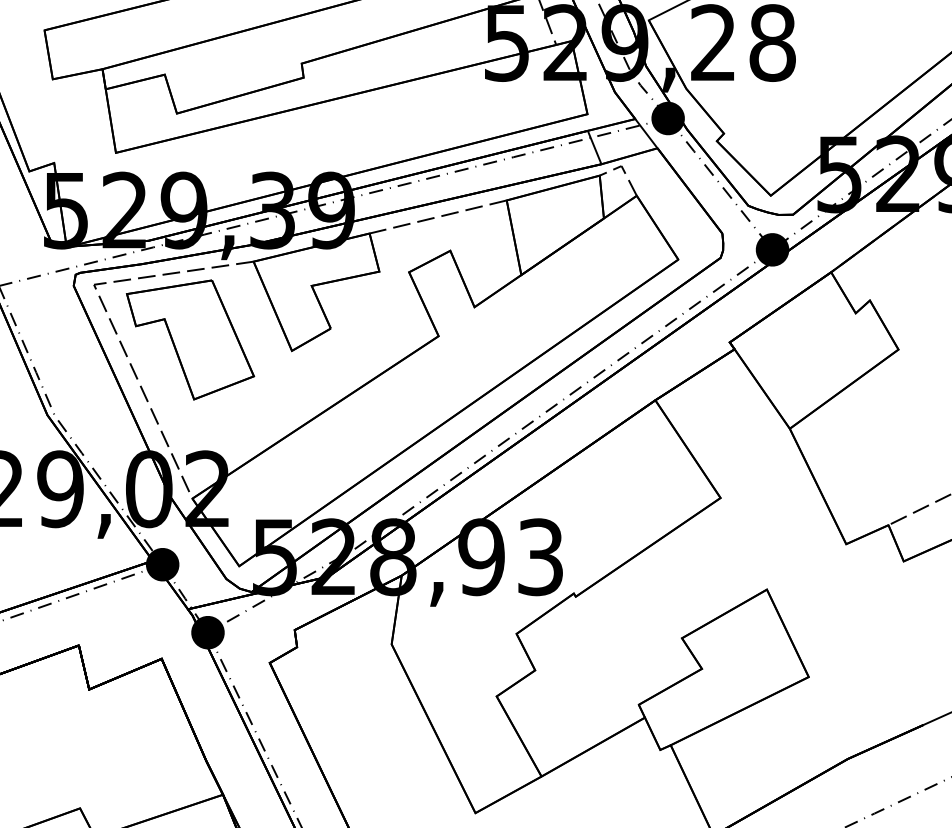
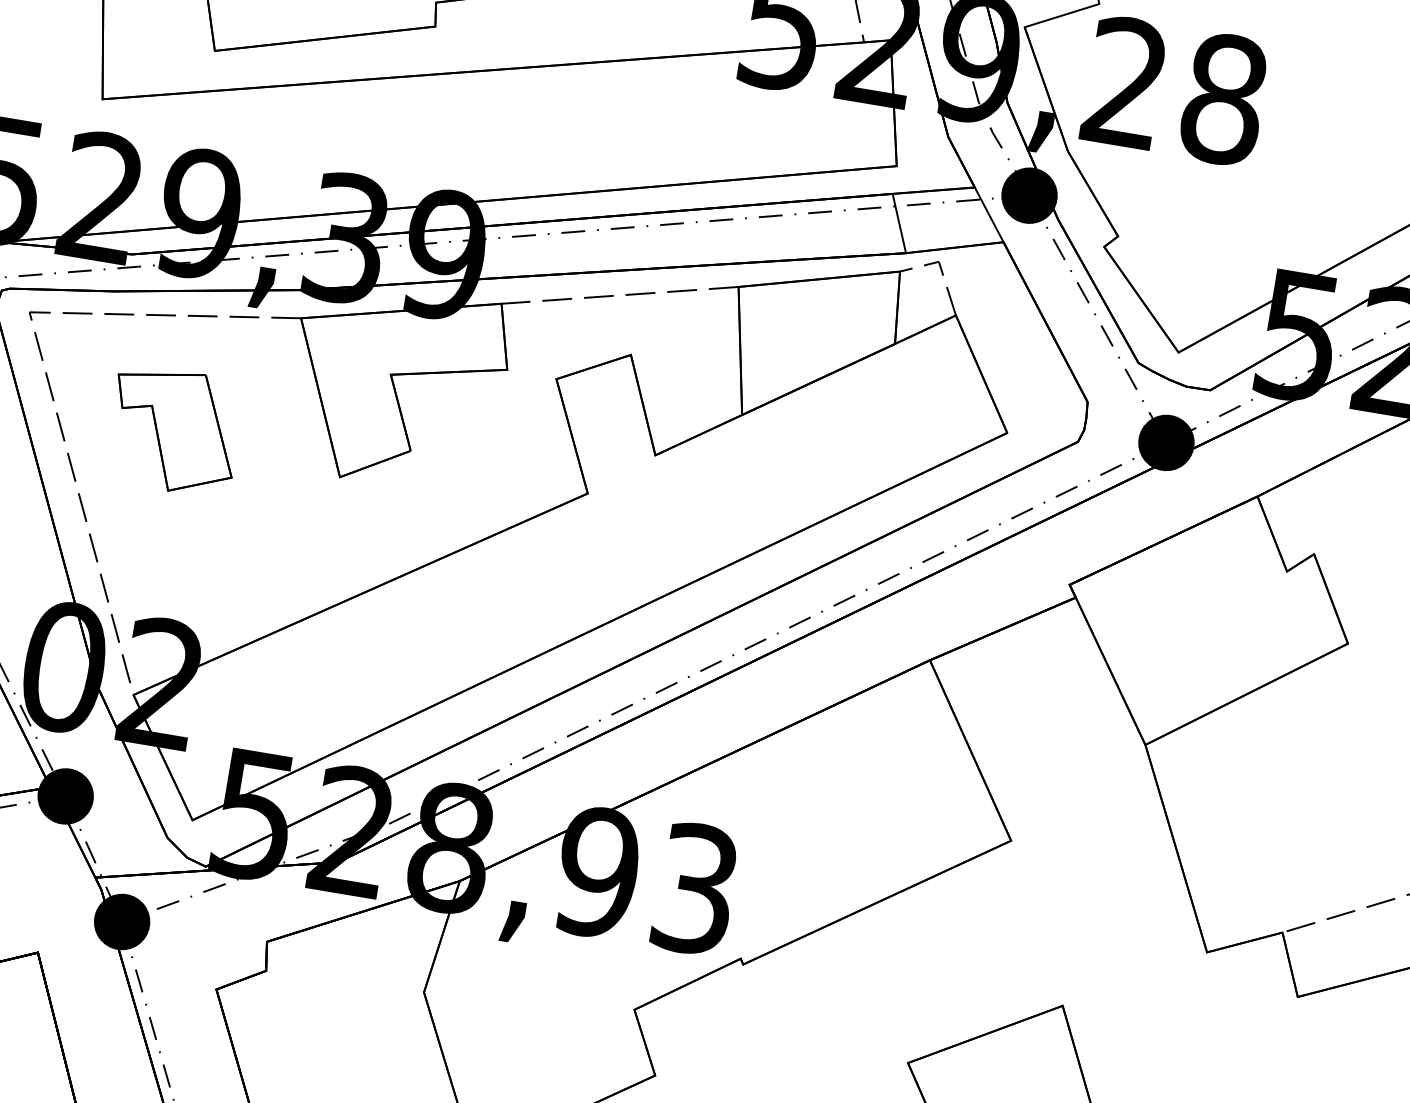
part: (190, 339) -> (174, 430), size x0.6

